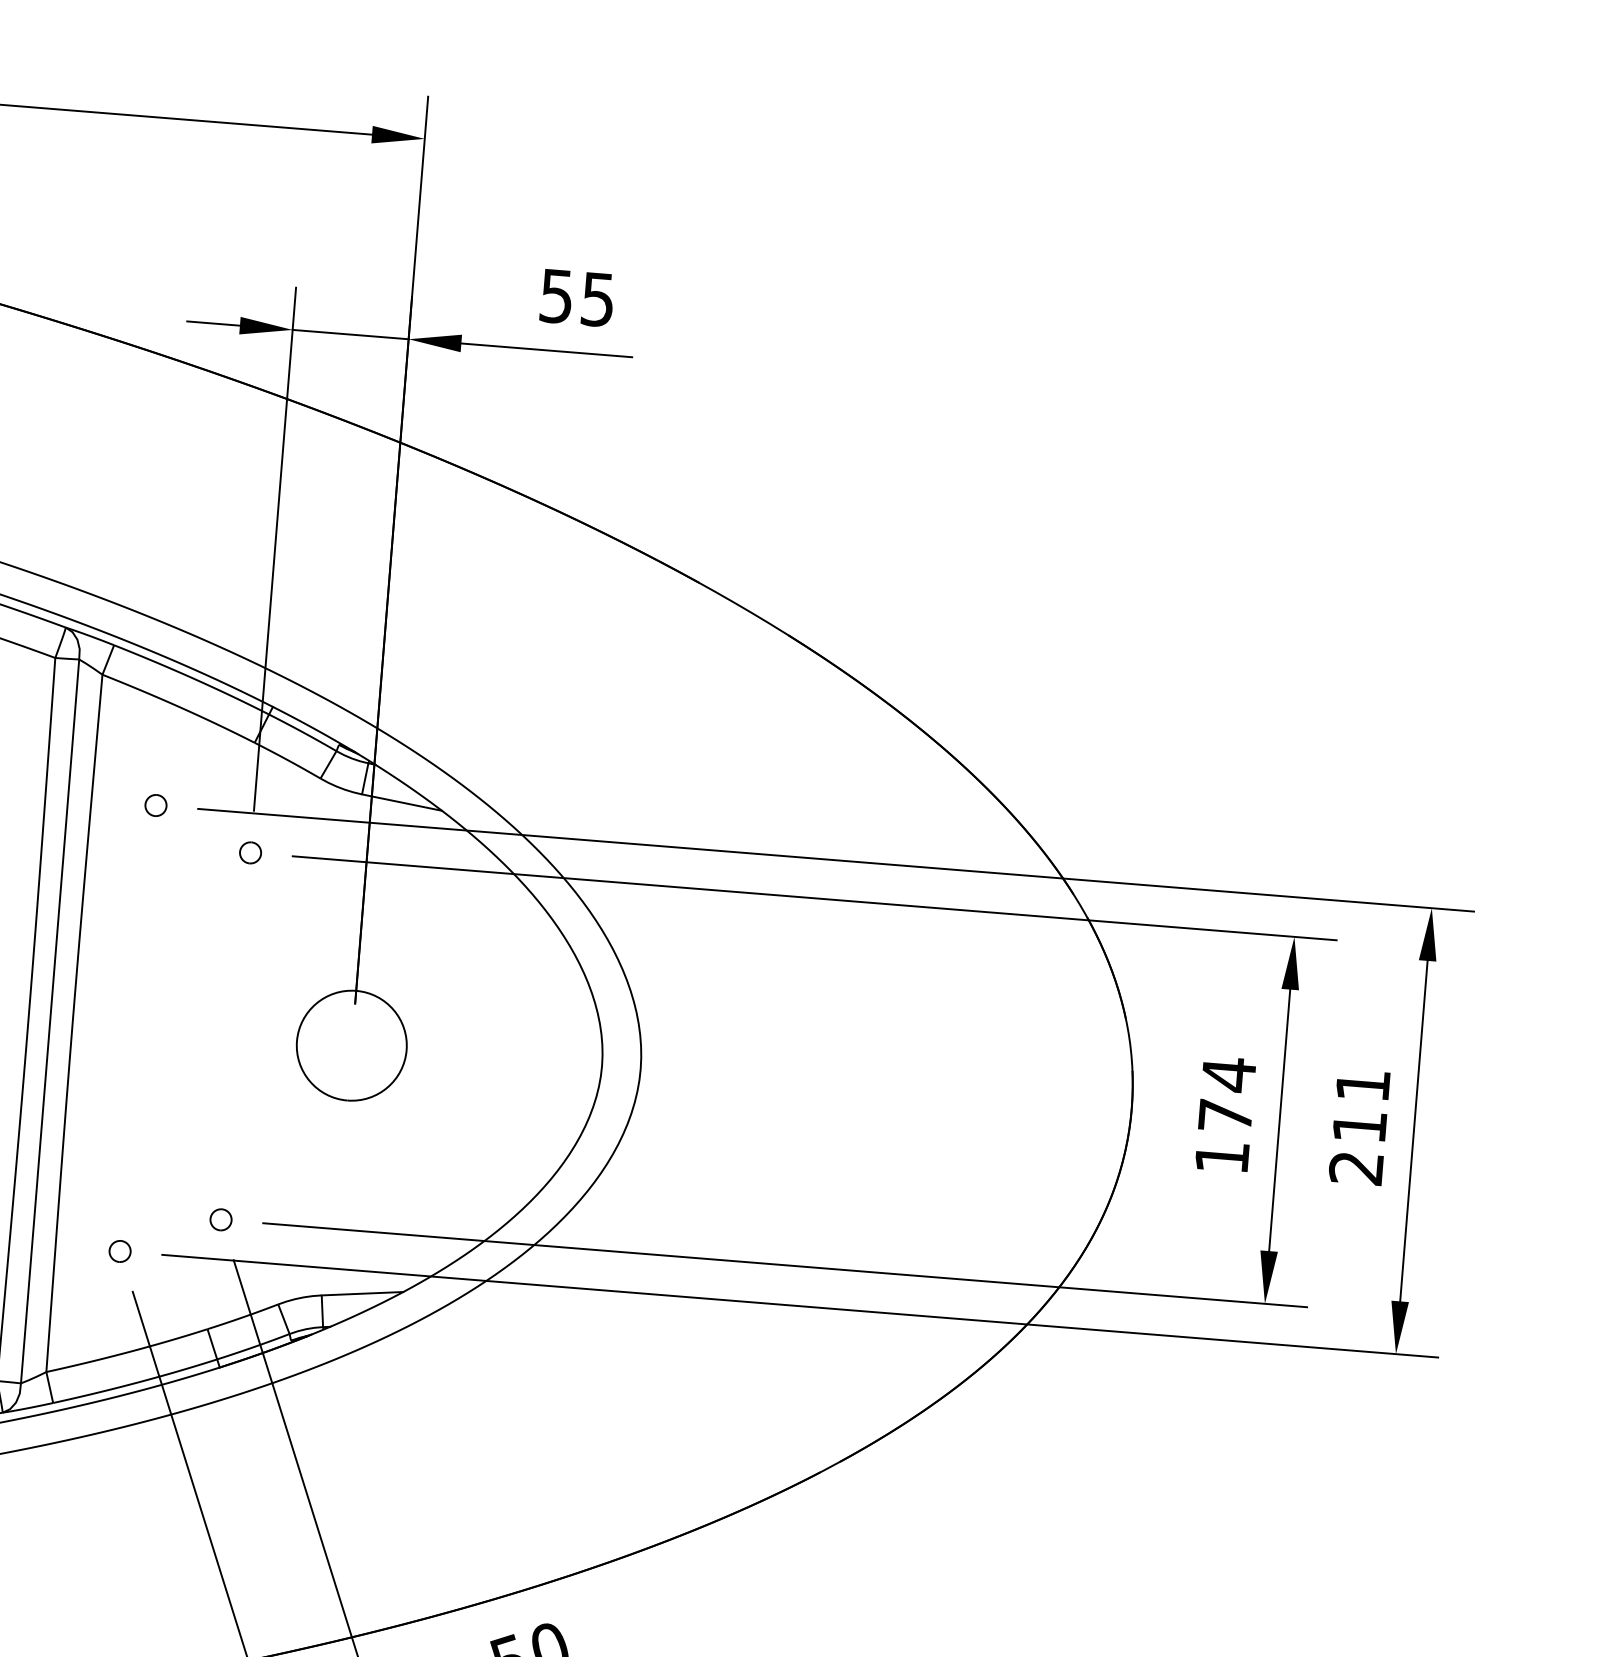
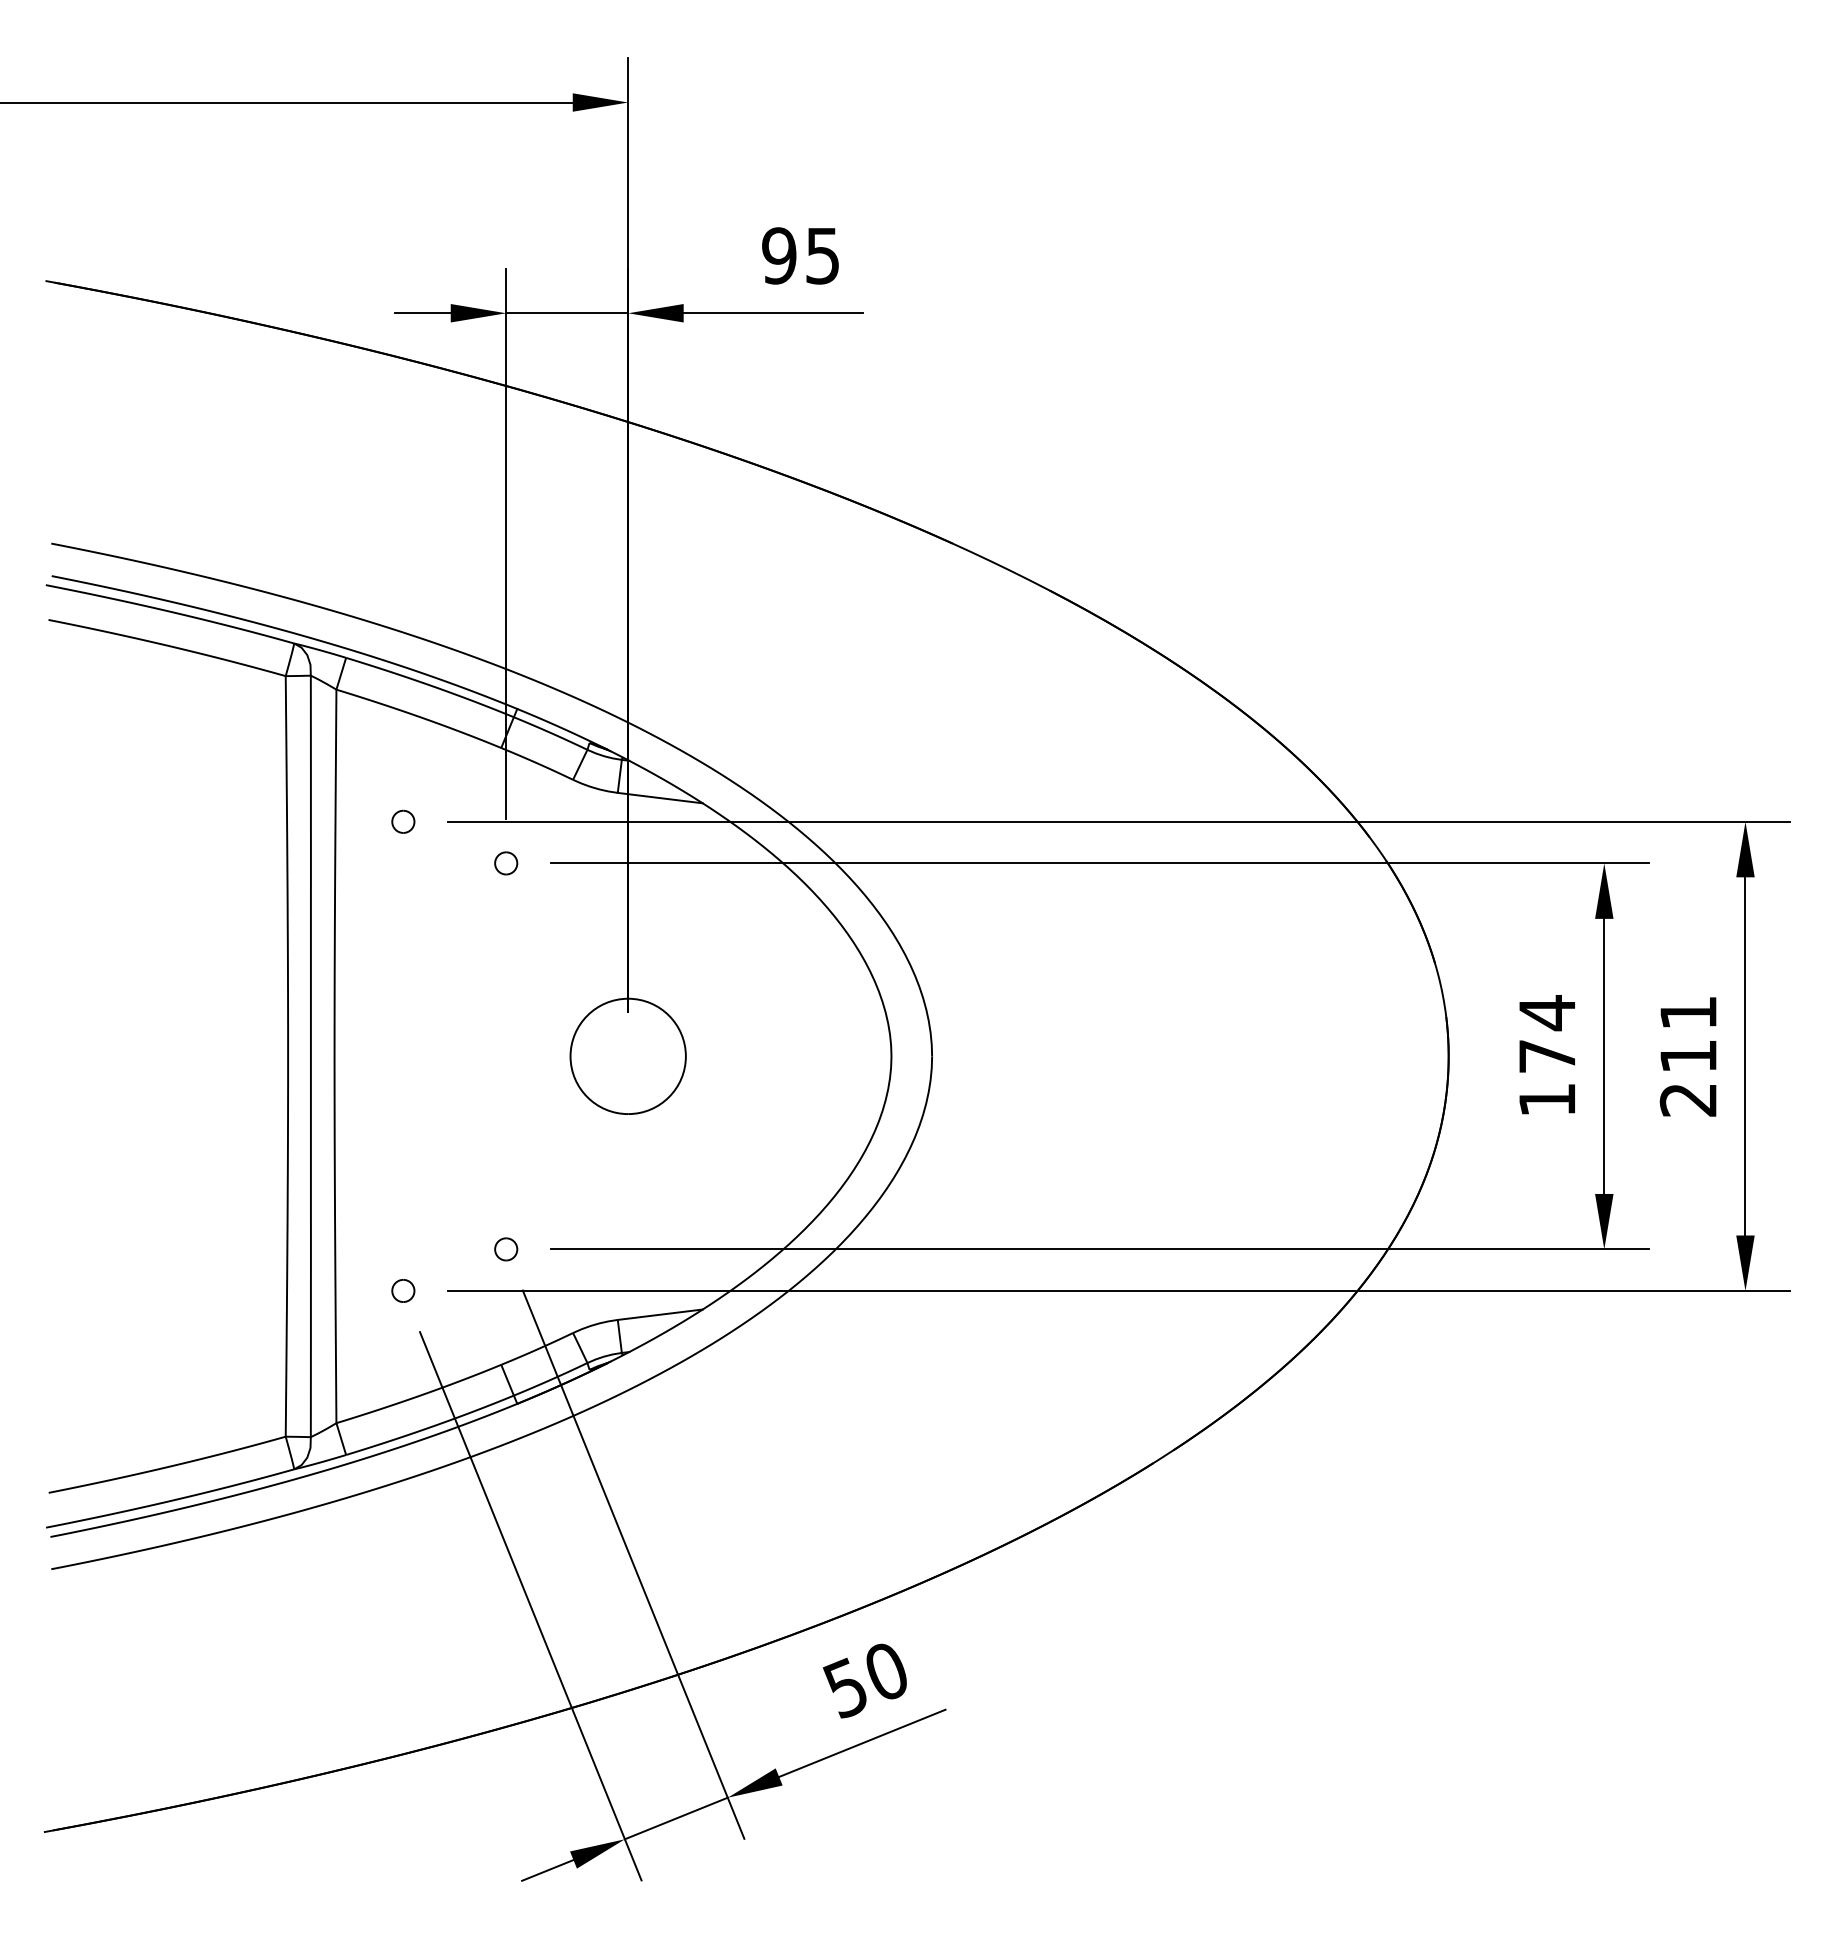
text: (556, 295) -> (779, 255), 55 -> 95

